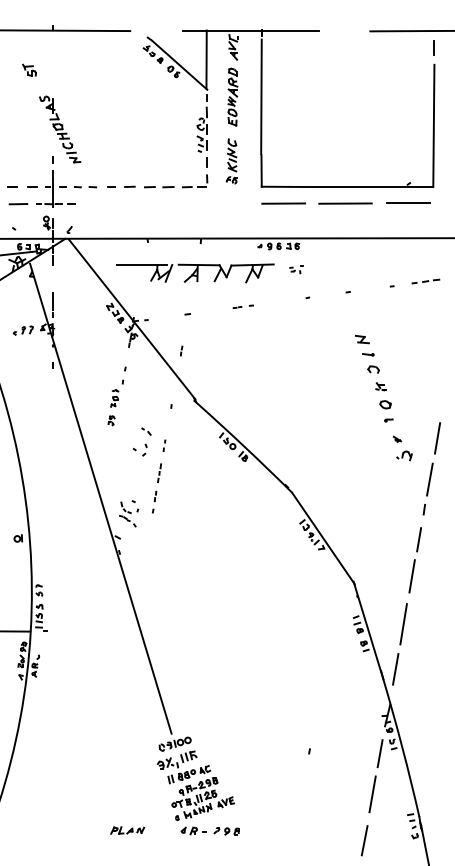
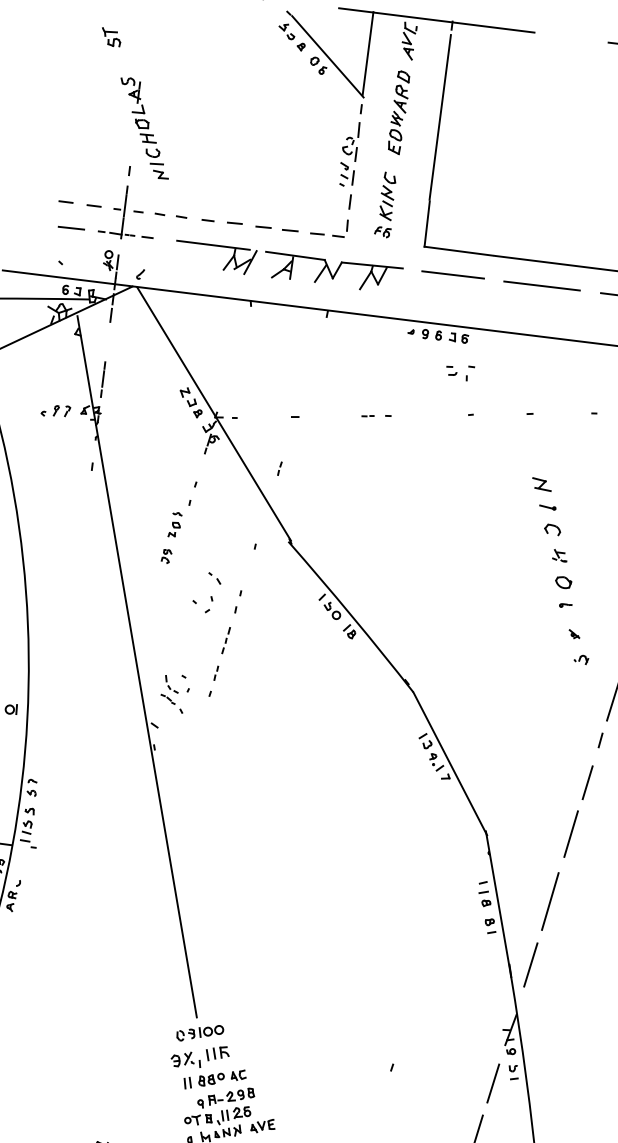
part: (296, 269) -> (459, 372), size x1.43
part: (195, 273) -> (288, 267), moved
part: (164, 445) -> (238, 601), size x1.43
part: (403, 455) -> (580, 658), size x0.62

